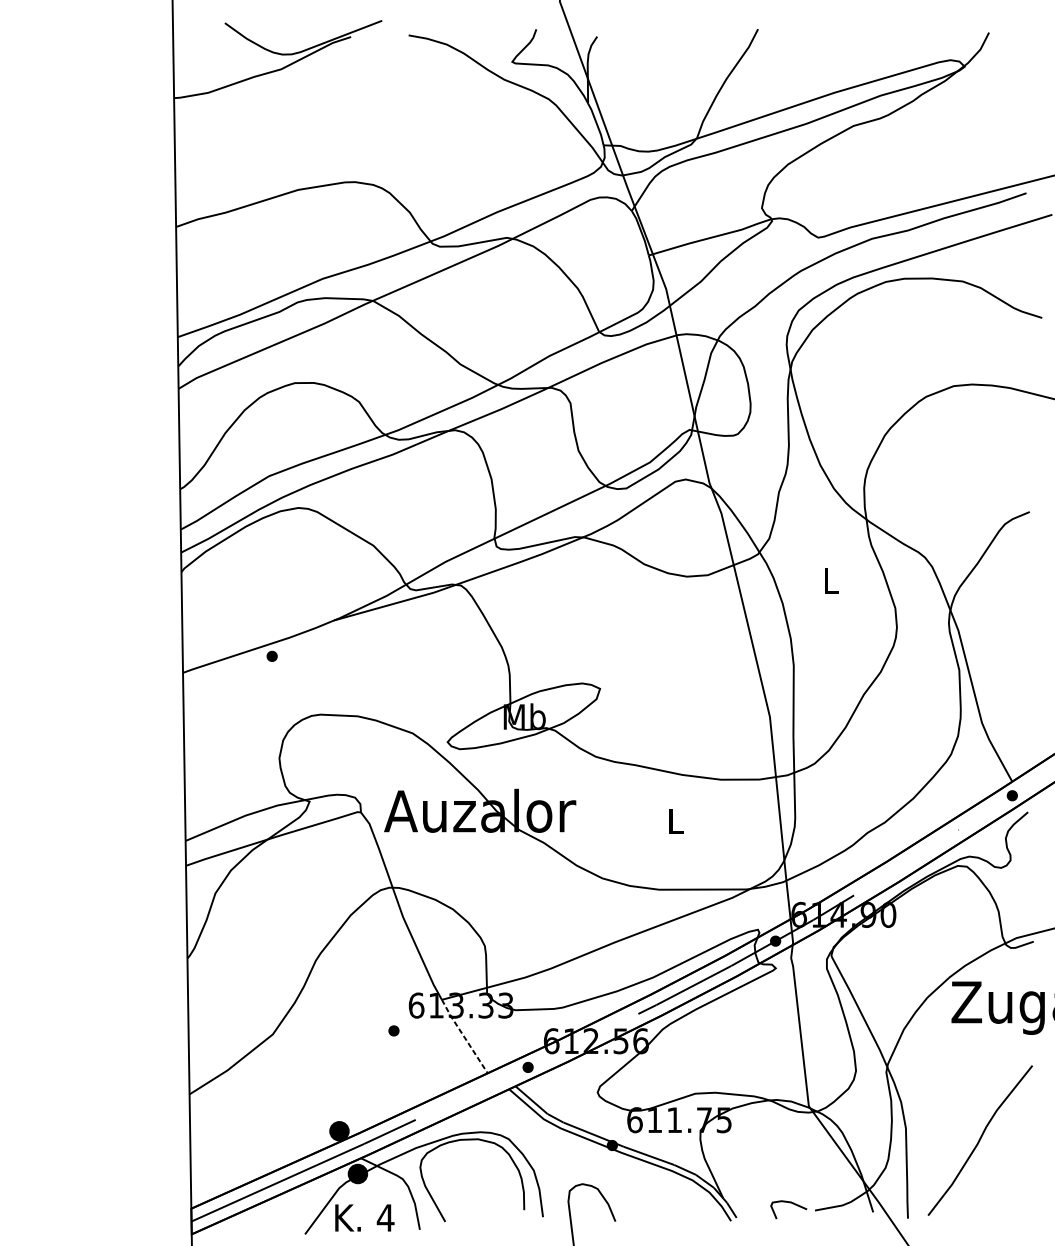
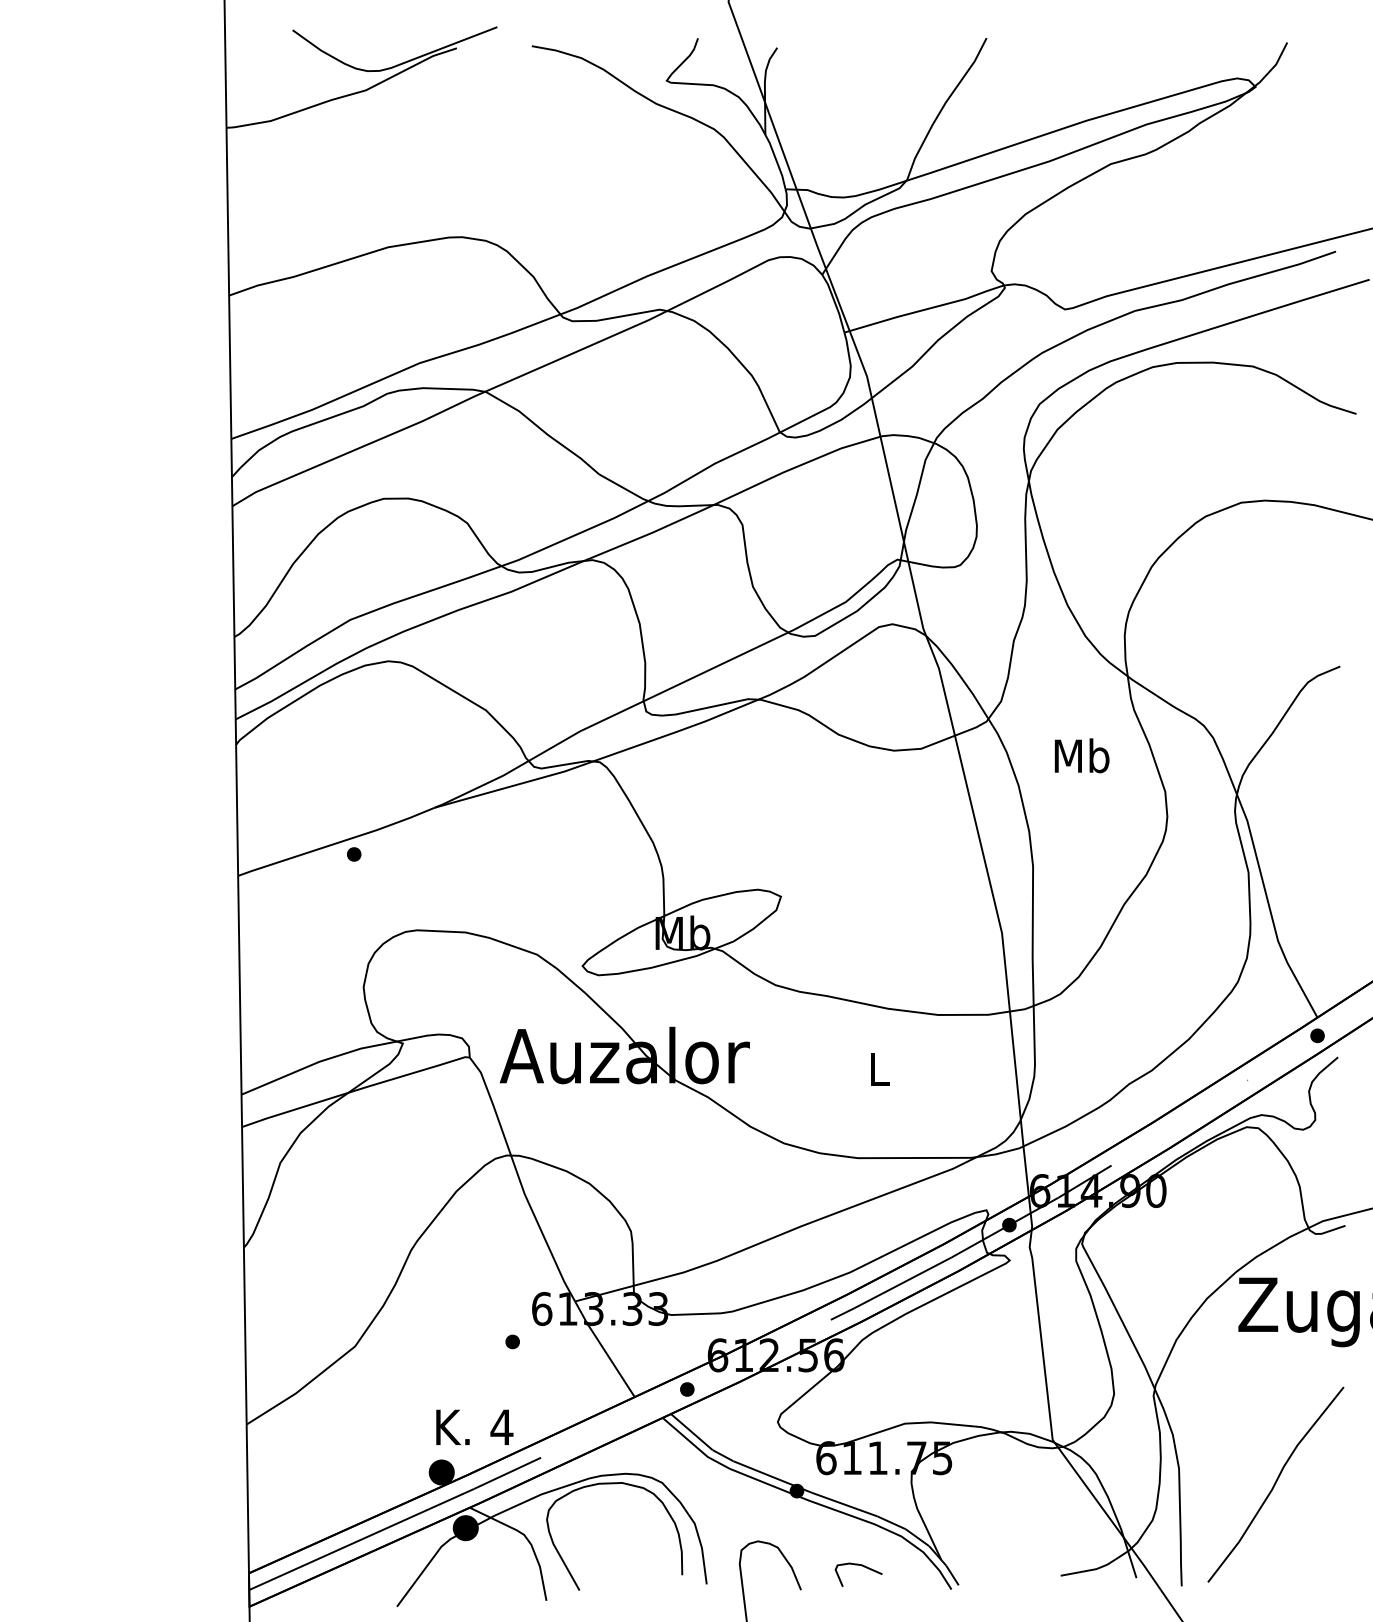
text: (830, 580) -> (1081, 755), L -> Mb
line: (463, 1036) -> (603, 1349), dashed -> solid
curve: (791, 1203) -> (861, 1566), moved
text: (364, 1217) -> (474, 1426), moved

